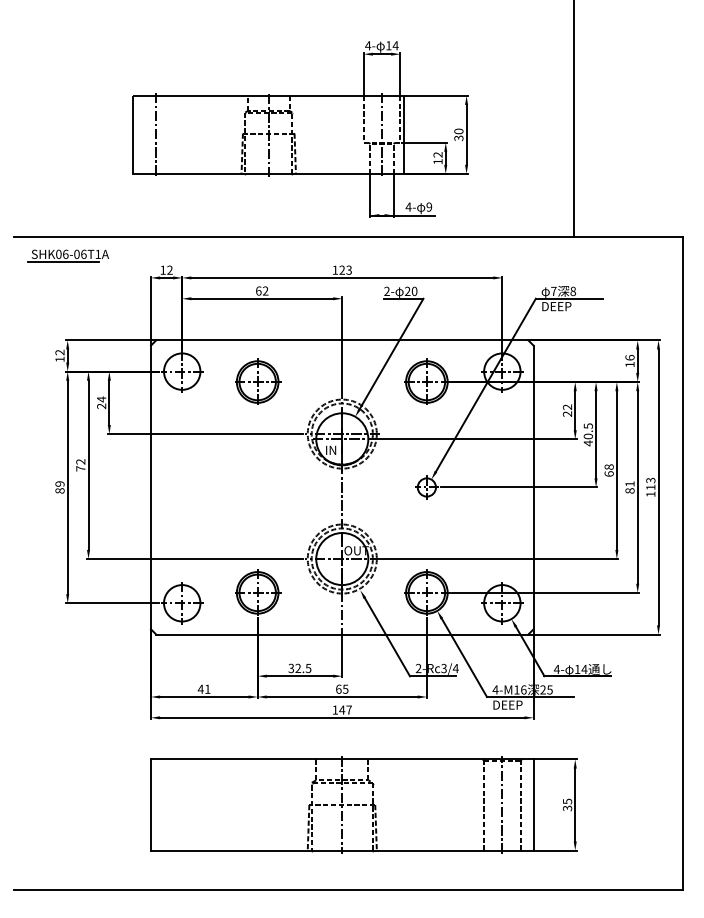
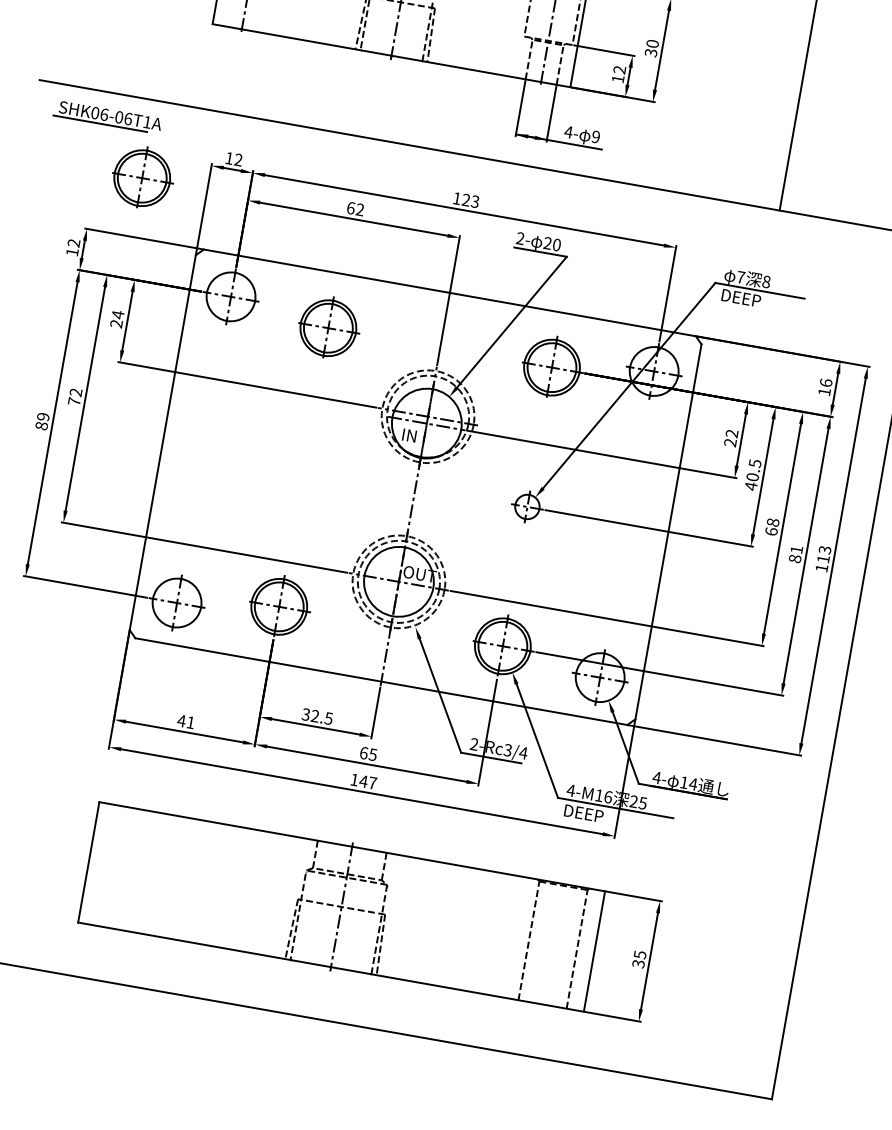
part: (102, 295) -> (143, 177), added
line: (502, 804) -> (553, 943), removed

